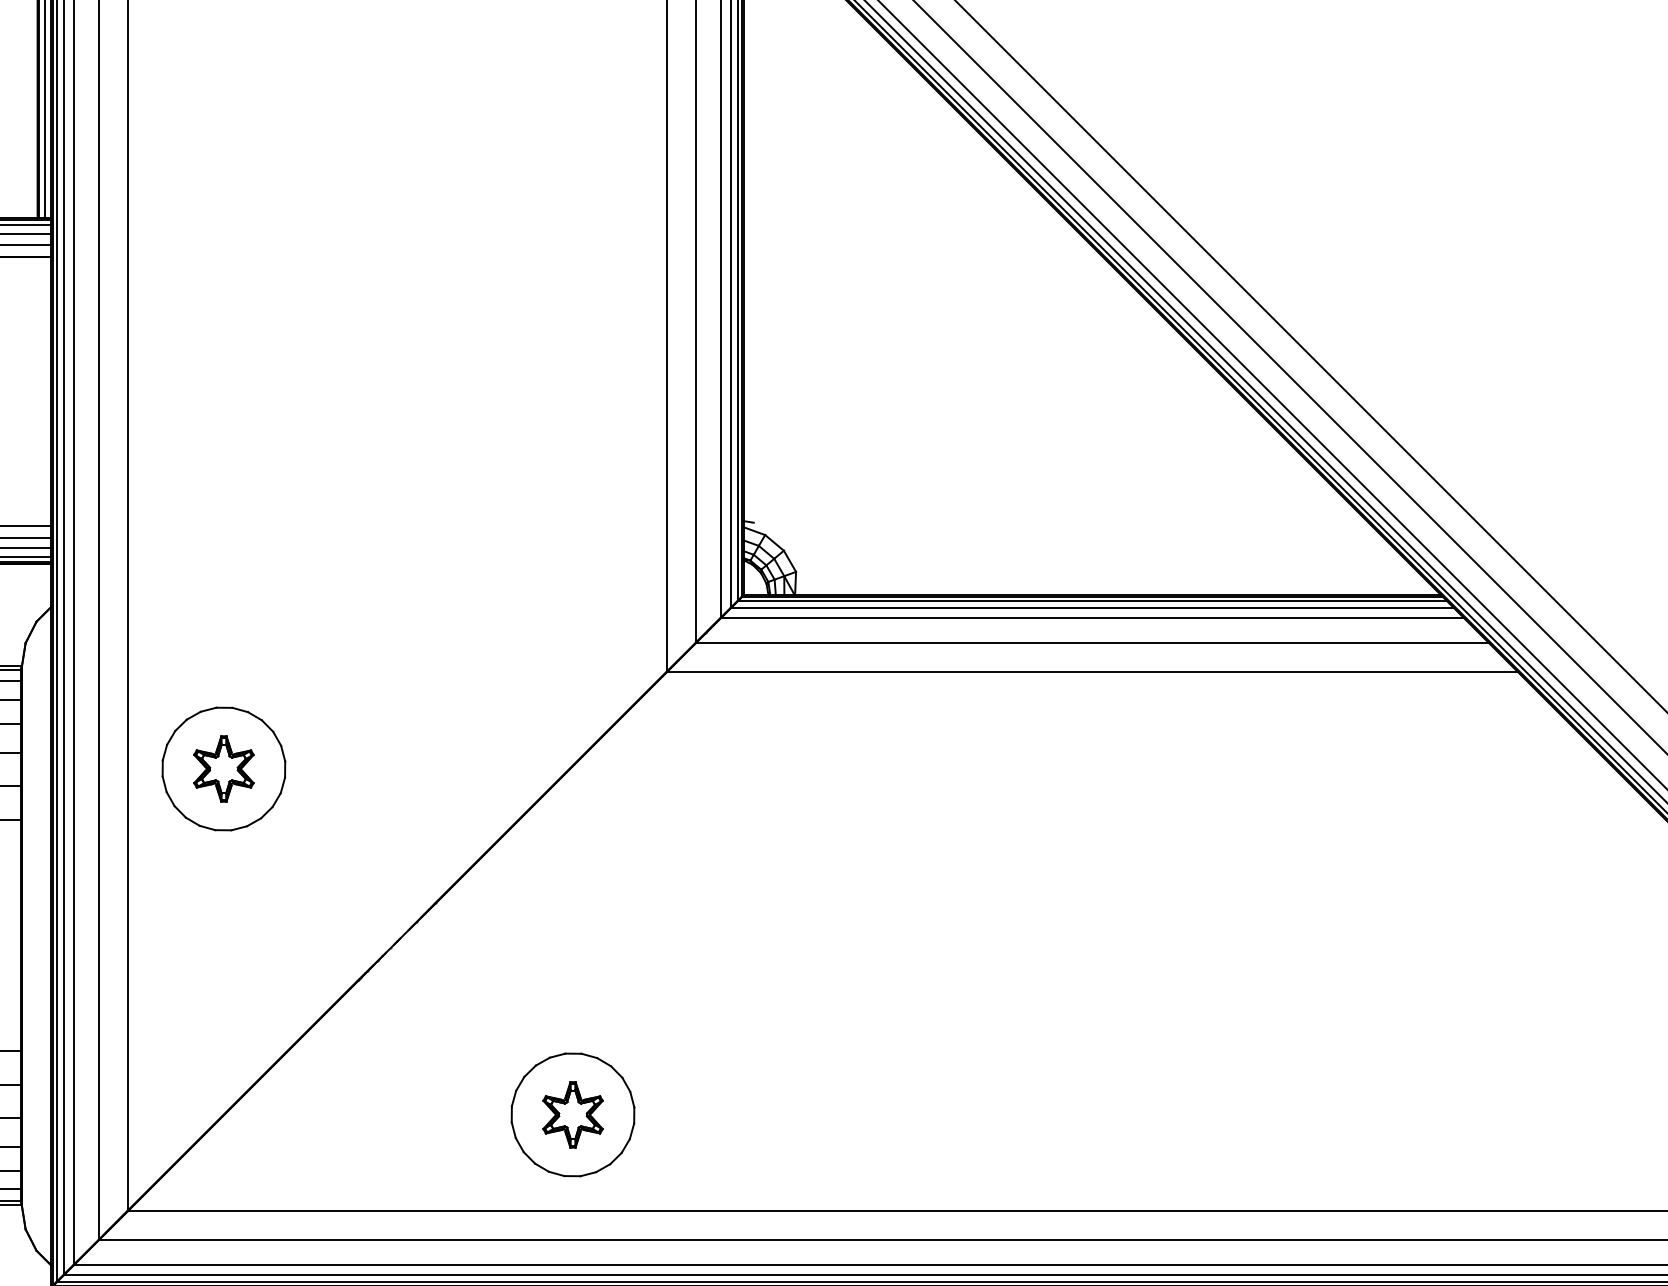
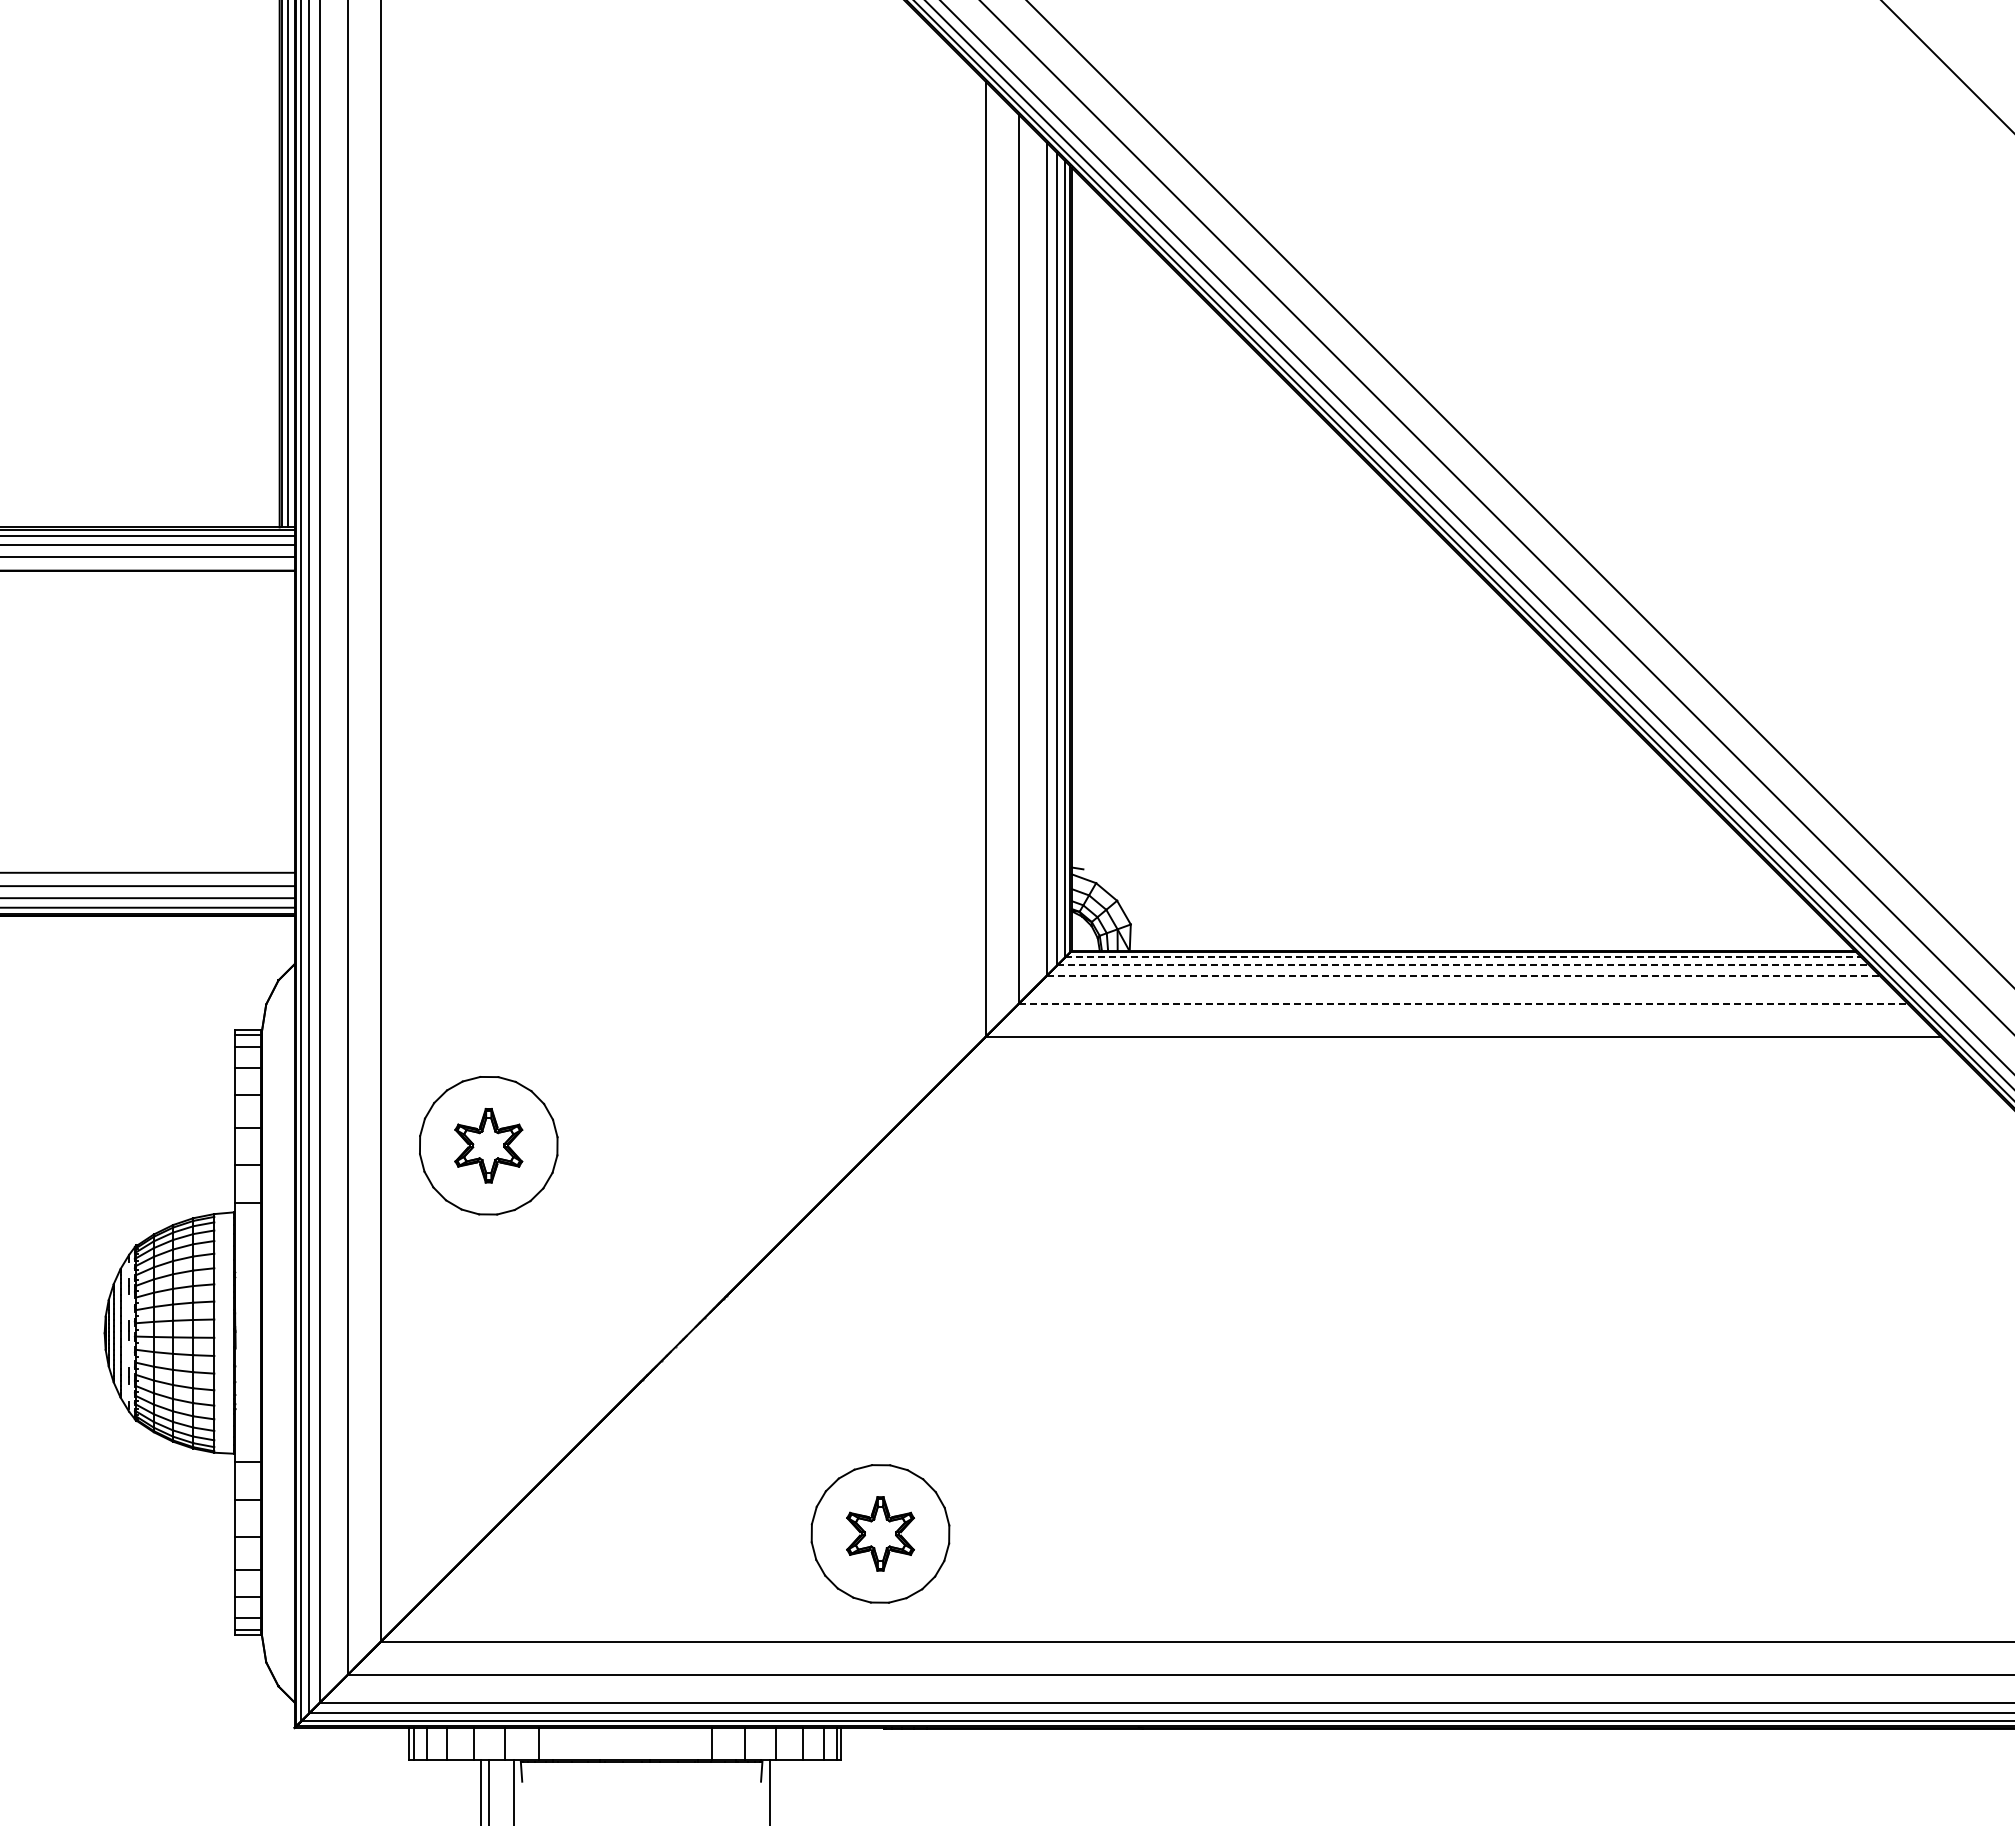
line: (1092, 601) -> (1463, 957), solid -> dashed
line: (1092, 608) -> (1463, 965), solid -> dashed
line: (1092, 618) -> (1463, 976), solid -> dashed
line: (1092, 643) -> (1463, 1004), solid -> dashed

